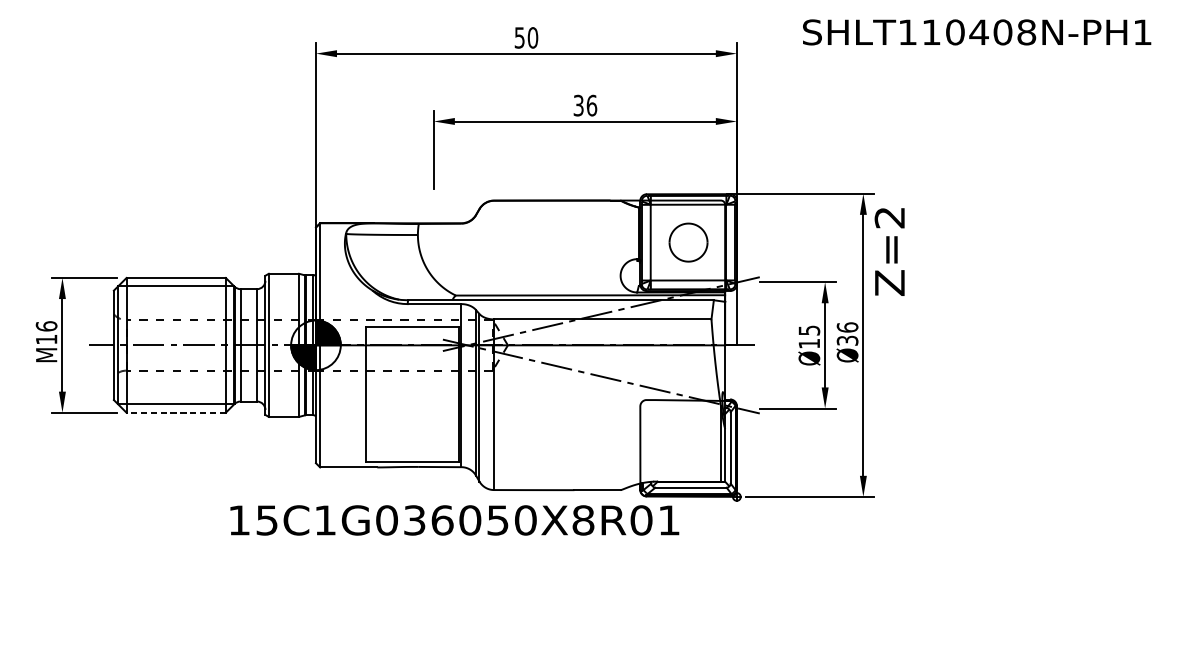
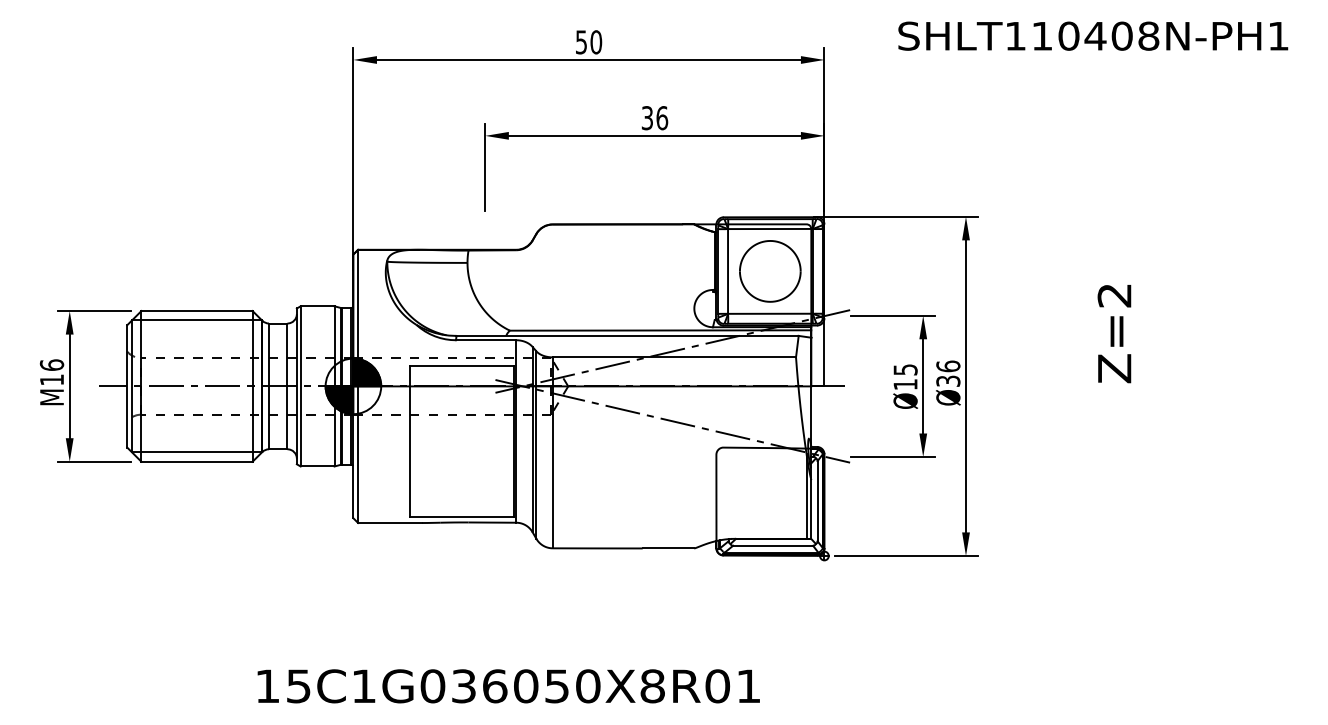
part: (688, 242) -> (770, 271), size x1.43
text: (889, 252) -> (1114, 334), moved
line: (176, 412) -> (197, 461), dashed -> solid
text: (454, 520) -> (508, 686), moved

